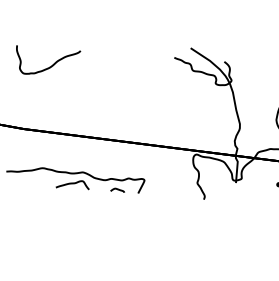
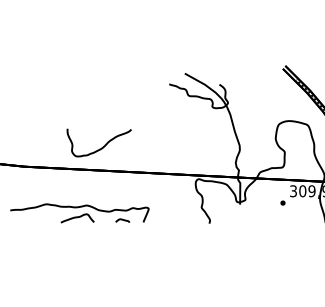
curve: (50, 65) -> (102, 146), moved

